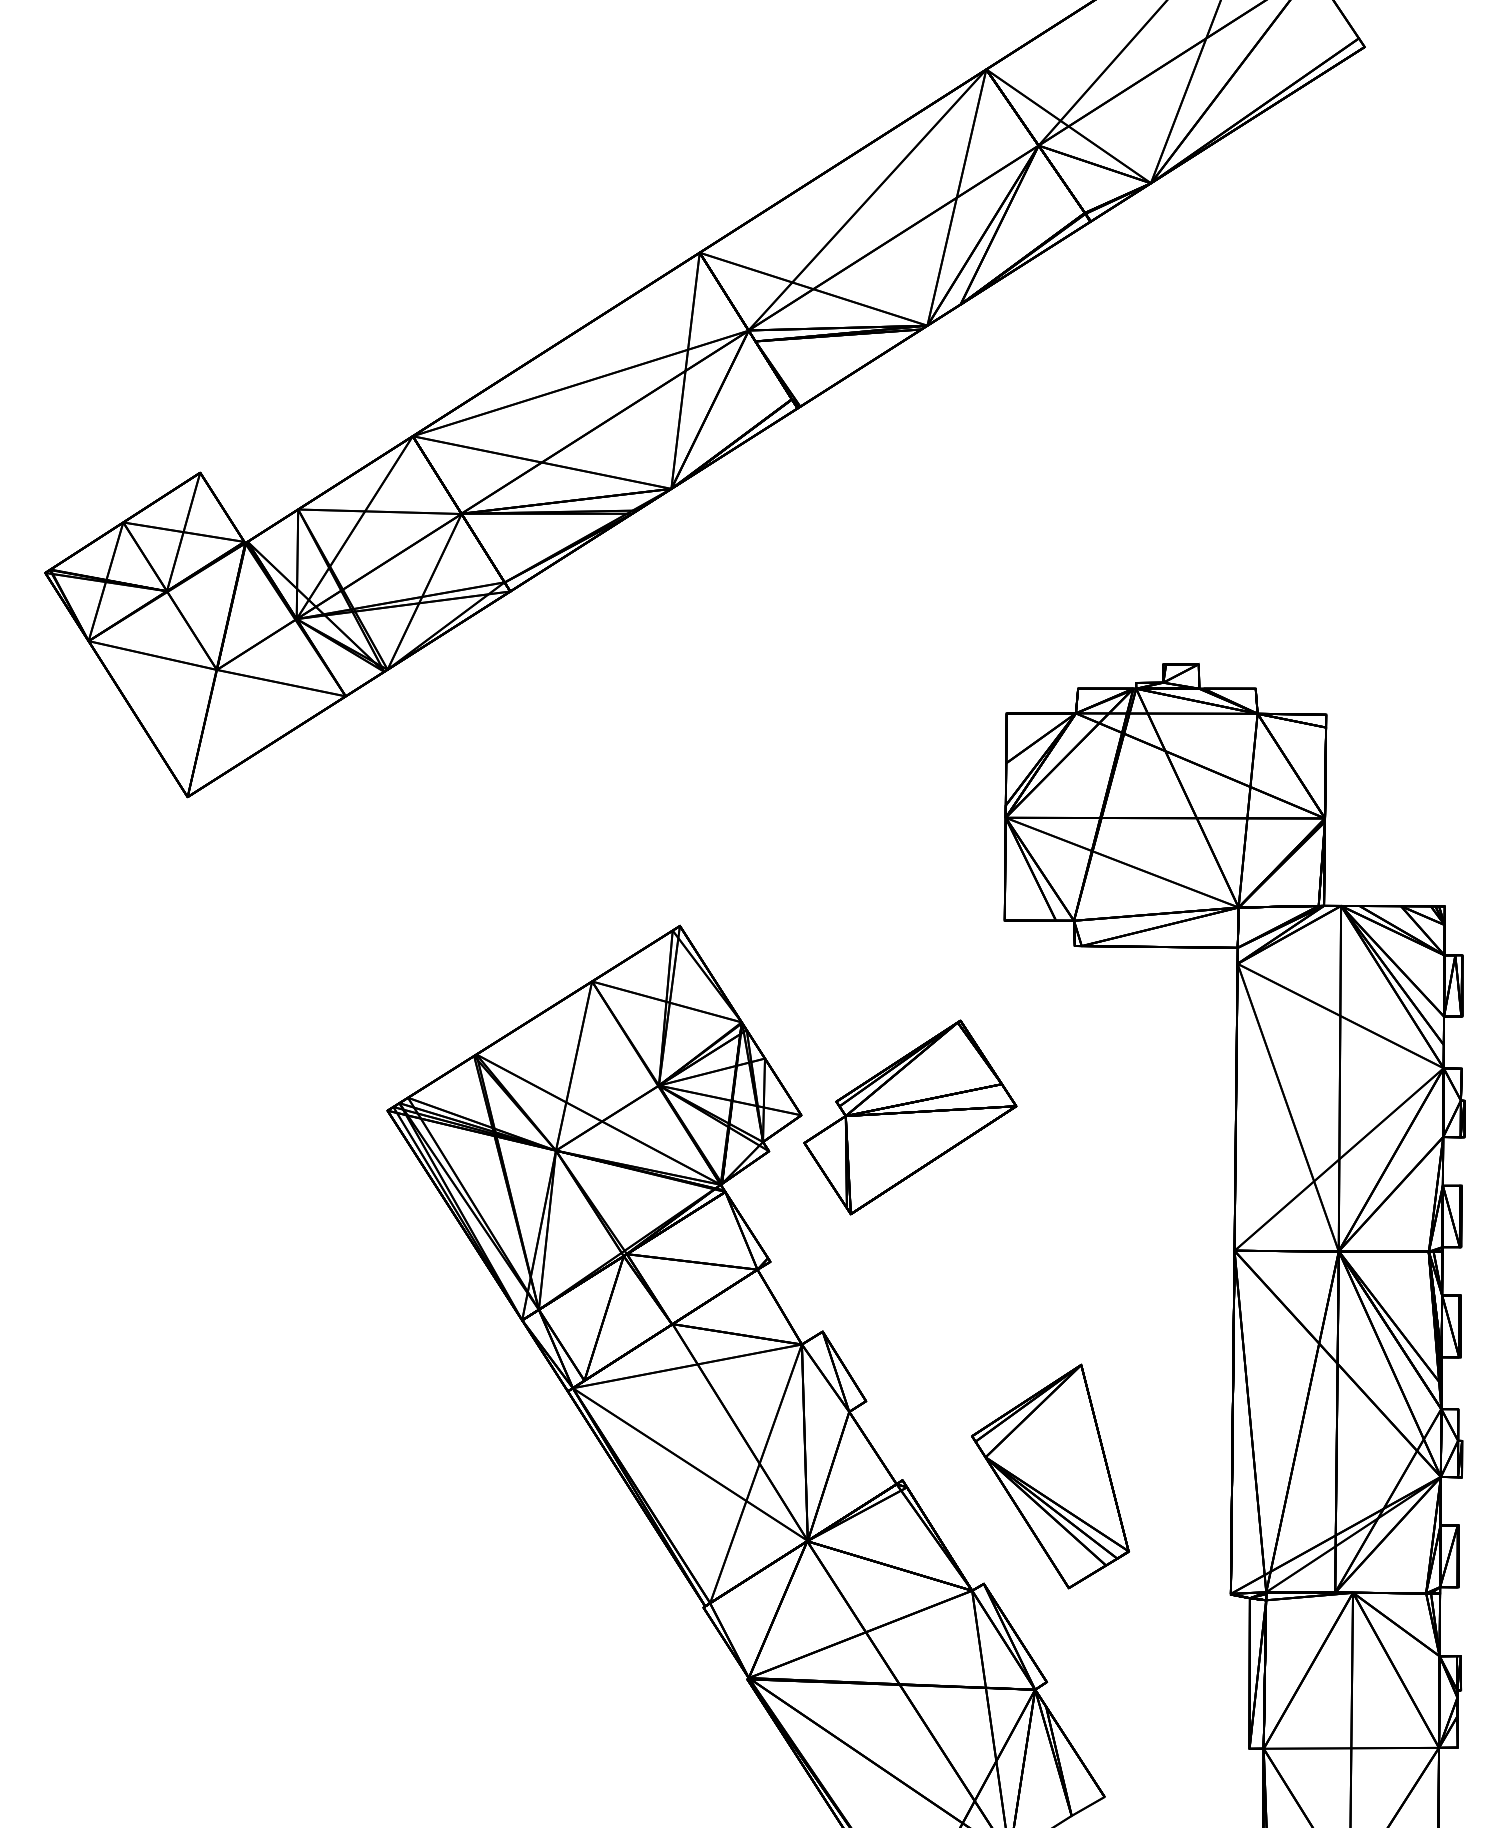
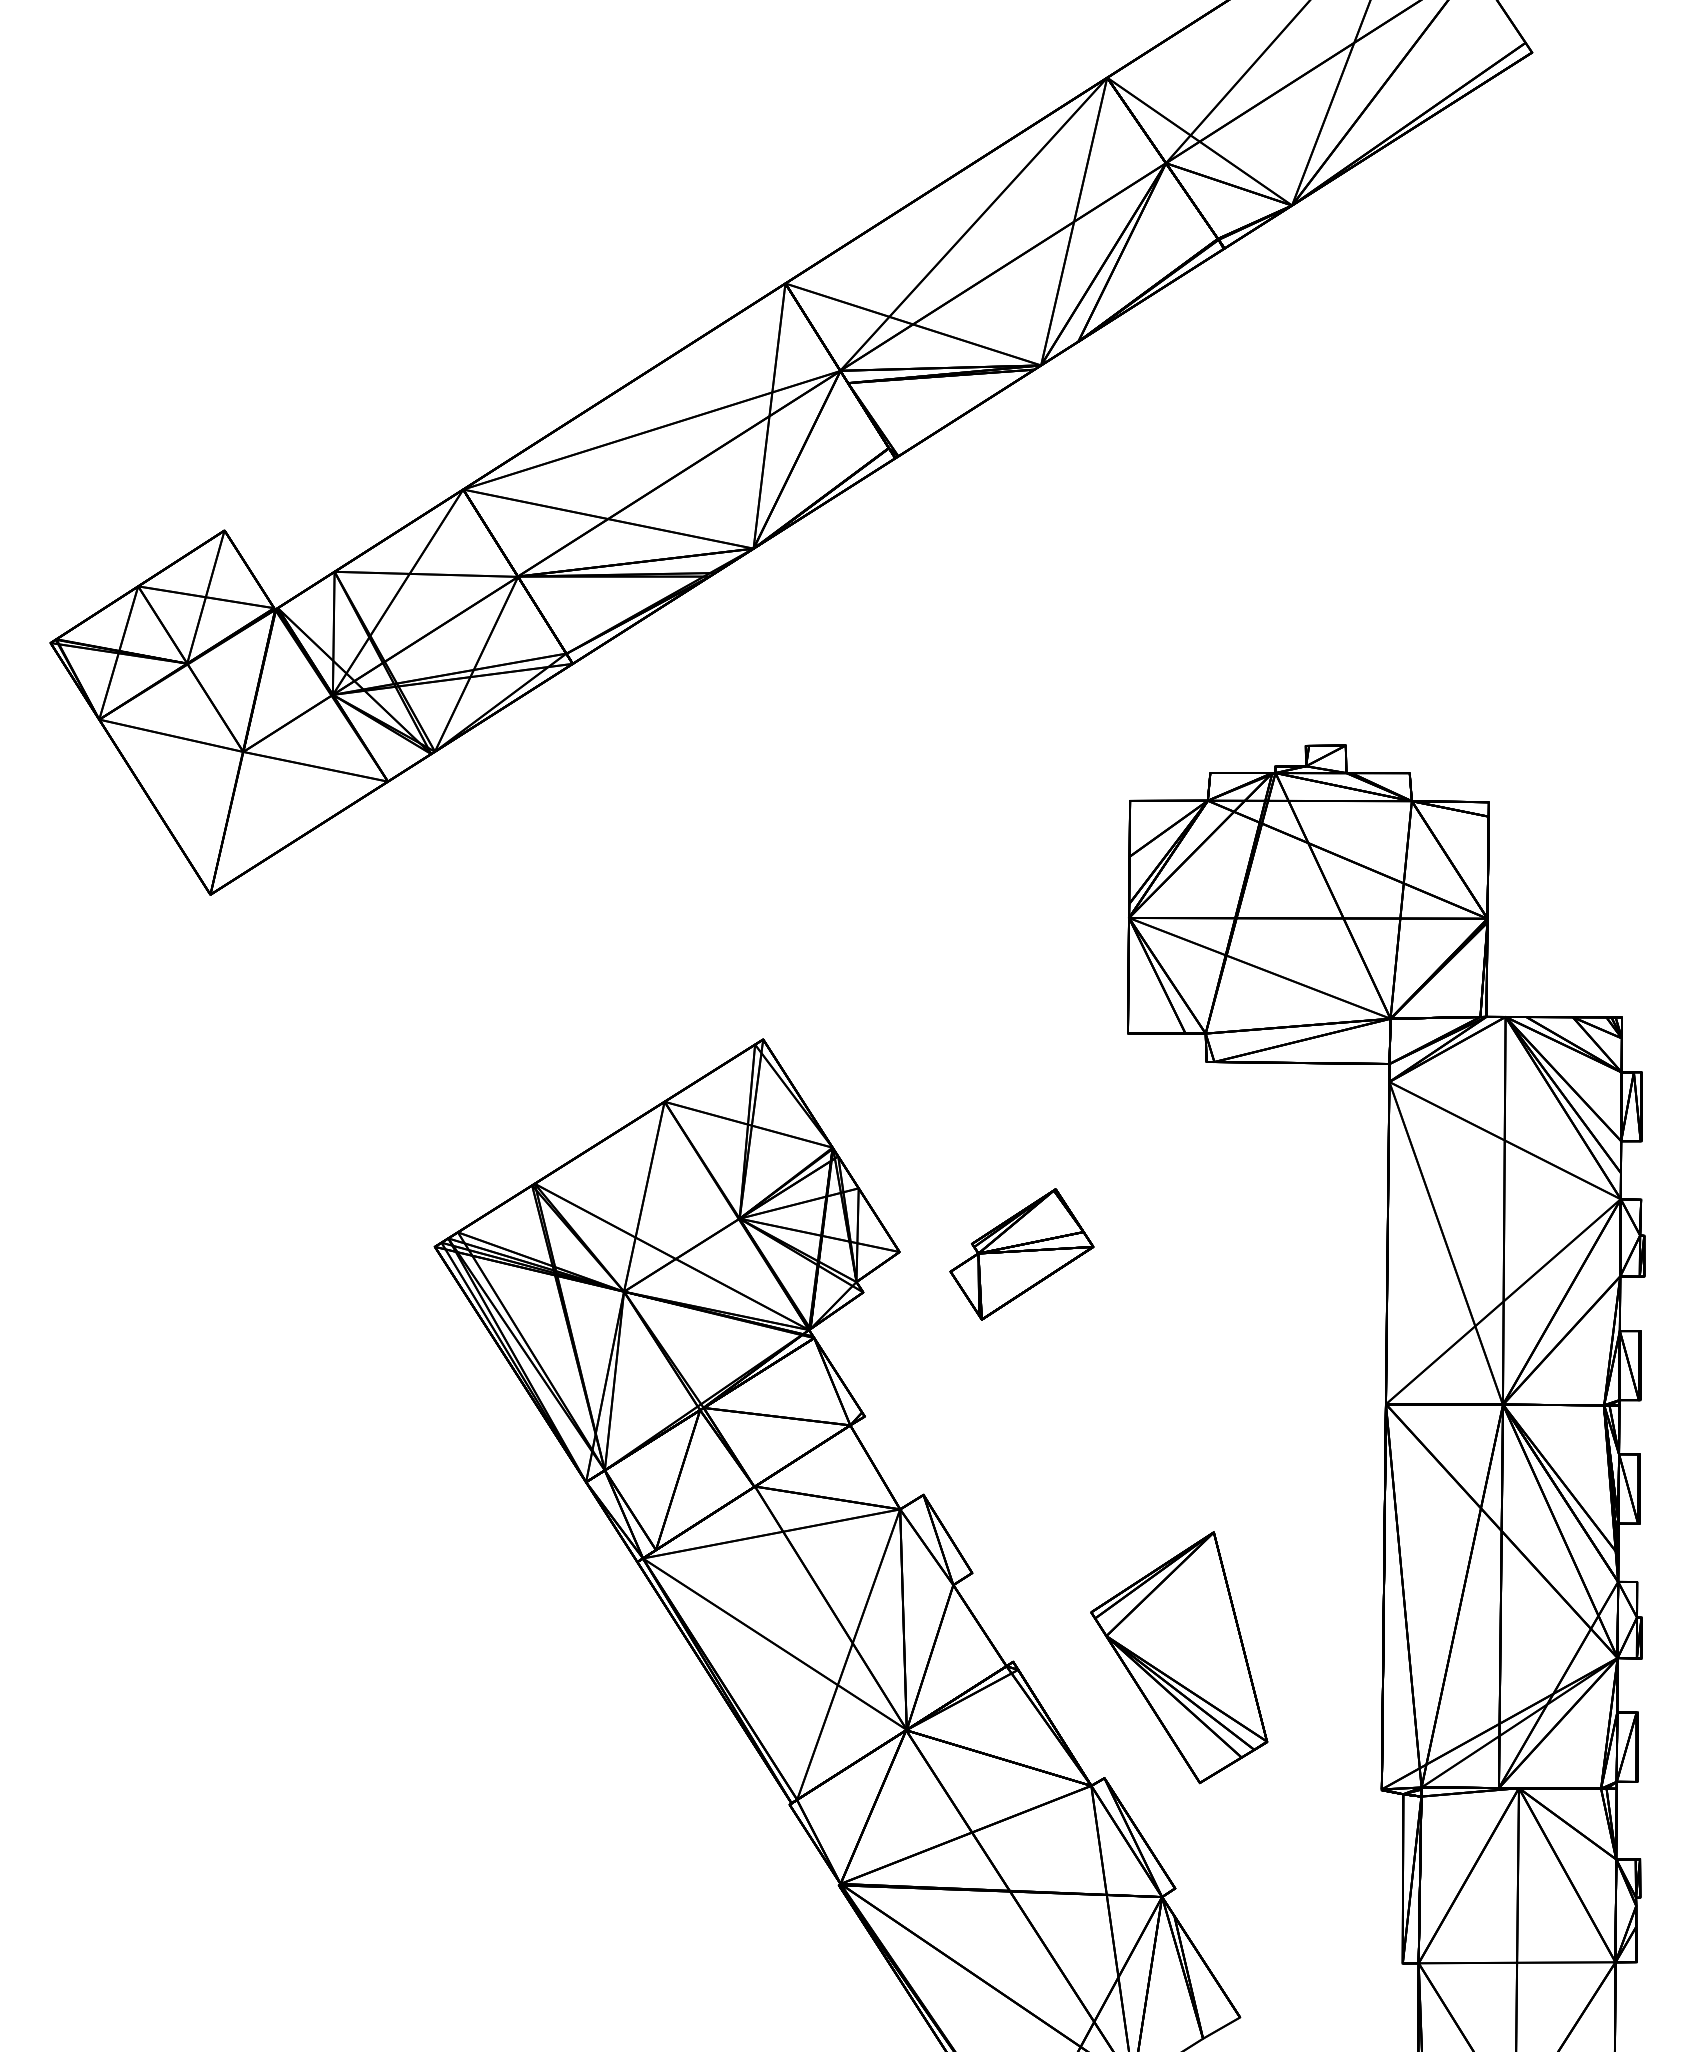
part: (909, 1117) -> (1021, 1254), size x0.6

